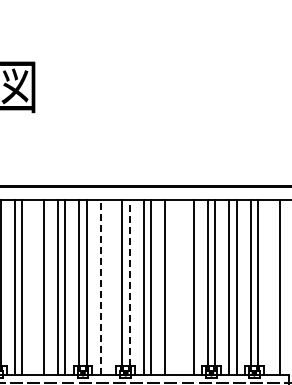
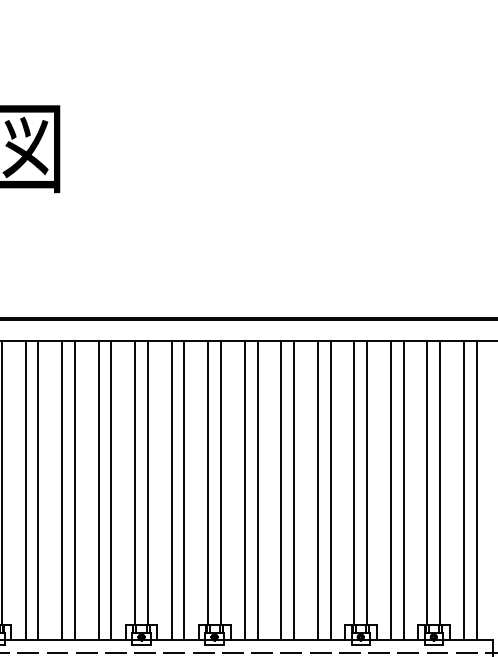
line: (129, 282) -> (220, 482), dashed -> solid
line: (36, 287) -> (62, 490), added
line: (100, 287) -> (171, 490), dashed -> solid
line: (108, 287) -> (185, 490), added
line: (172, 287) -> (294, 490), added
line: (186, 287) -> (318, 490), added
line: (272, 287) -> (464, 490), added

